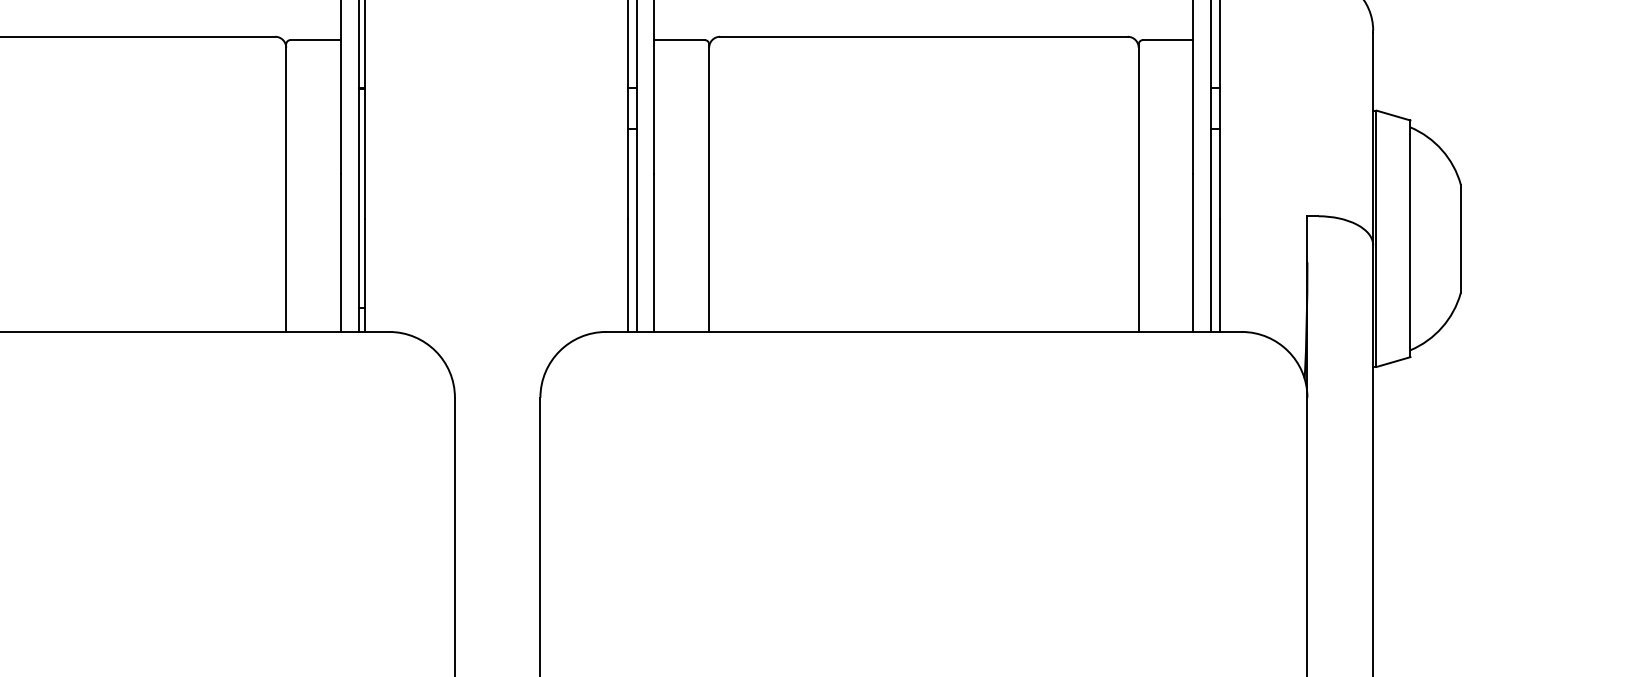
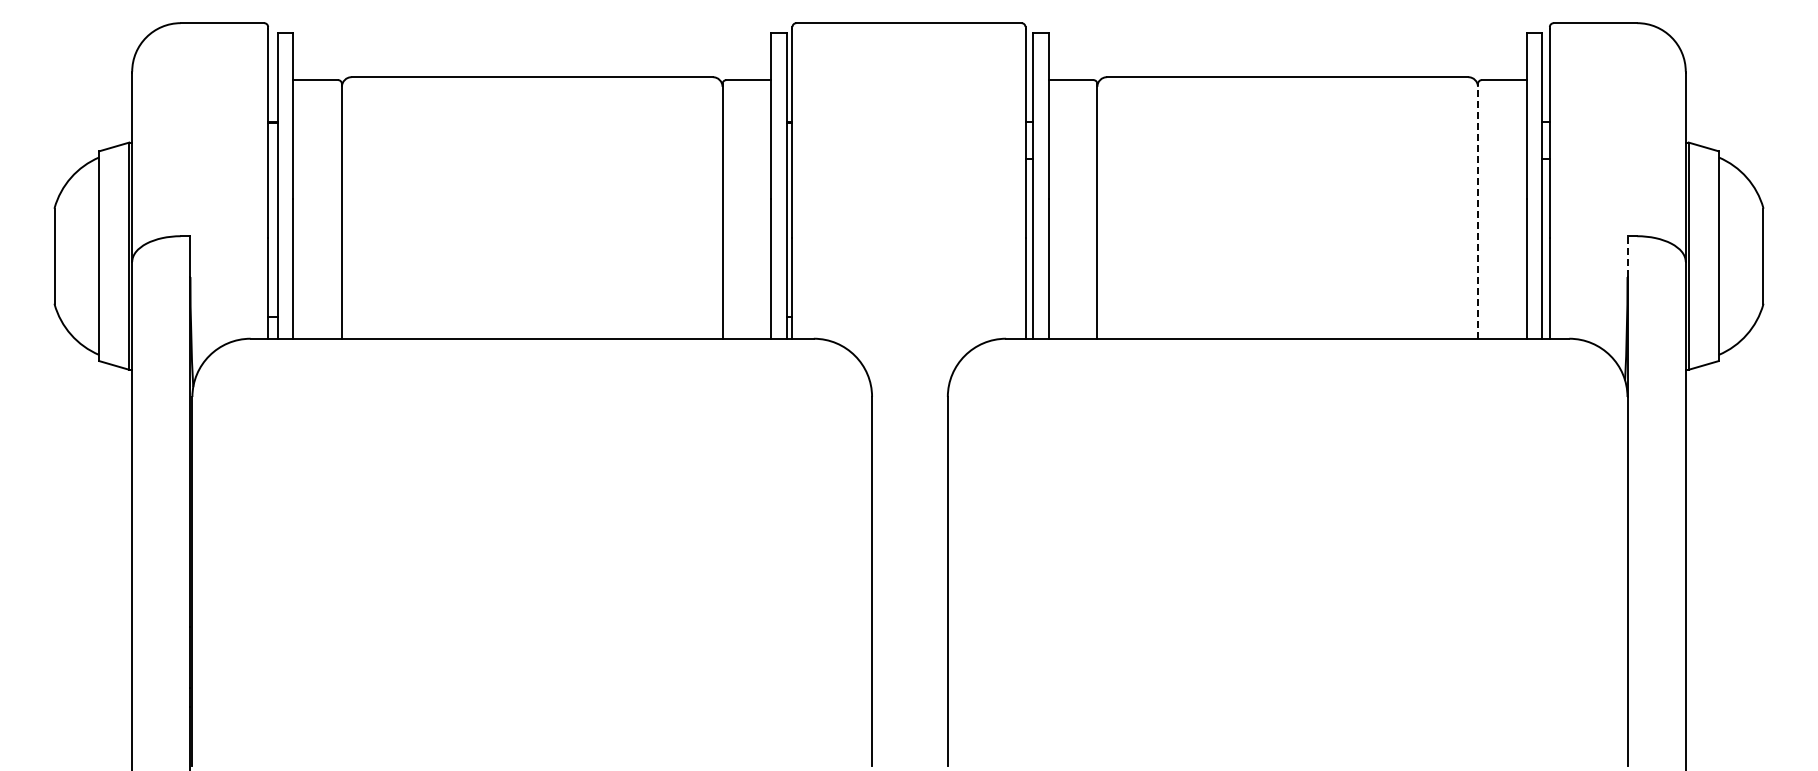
line: (1138, 187) -> (1477, 210), solid -> dashed
line: (1307, 239) -> (1627, 256), solid -> dashed

